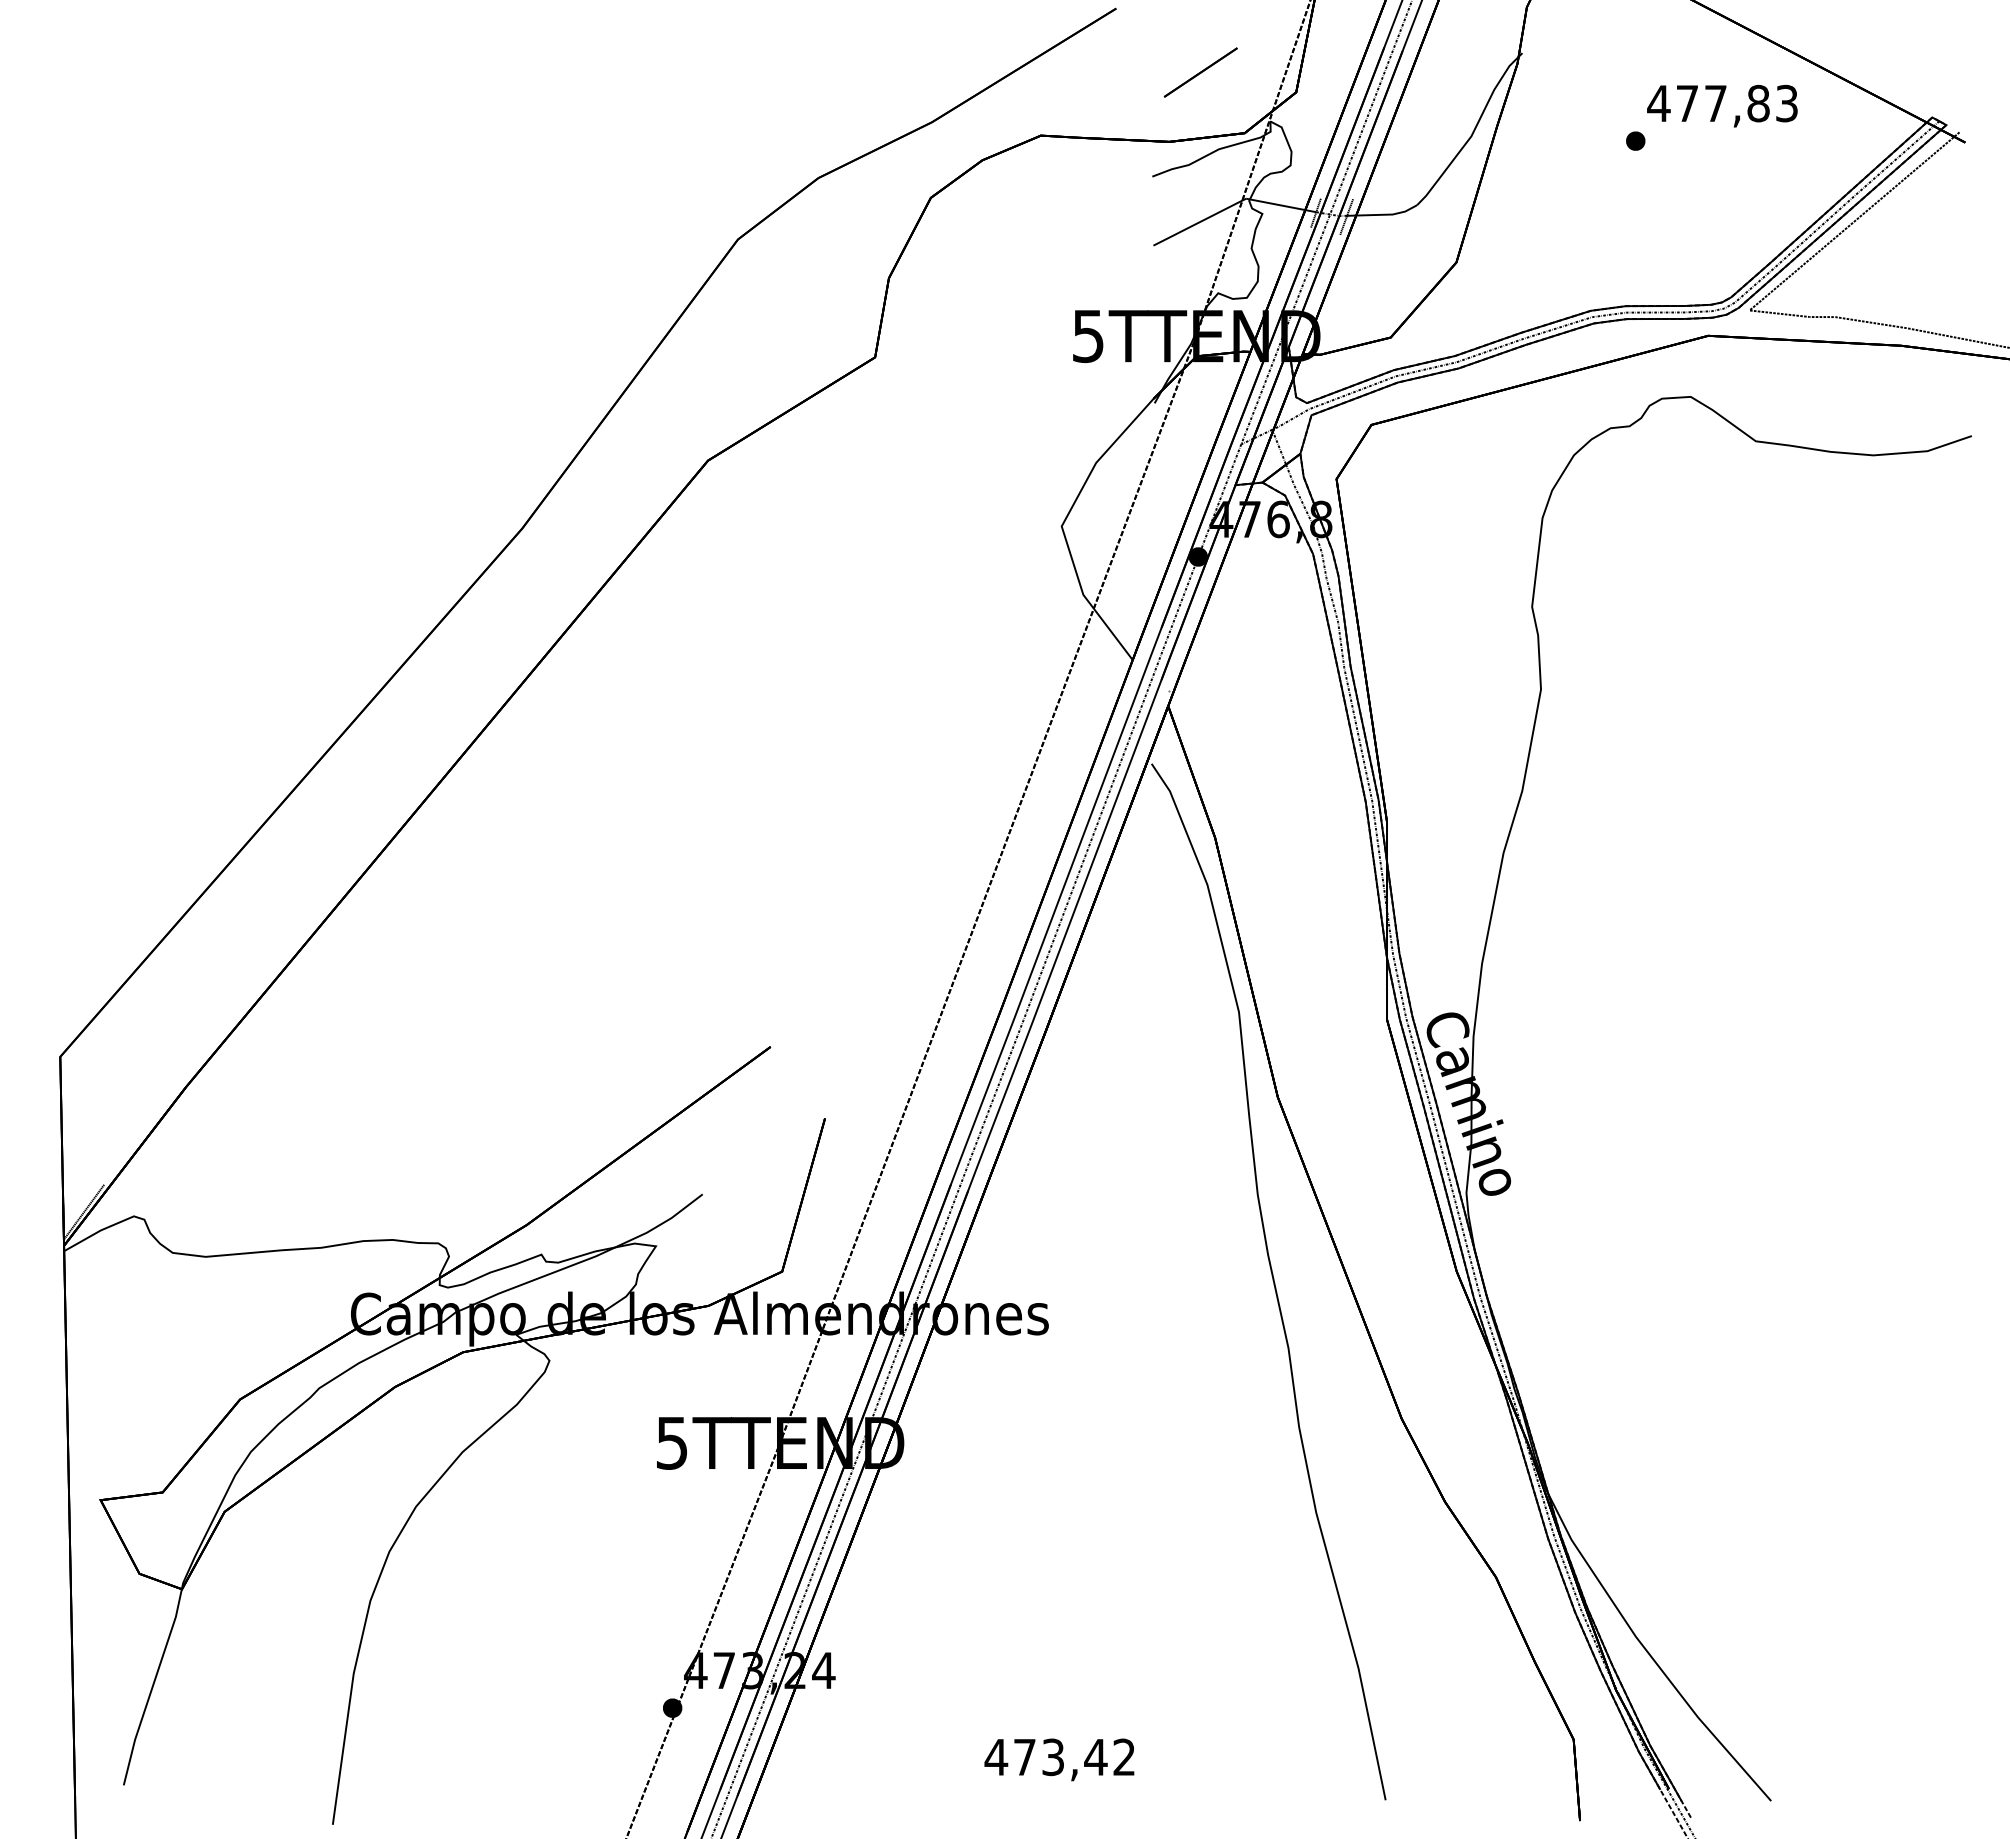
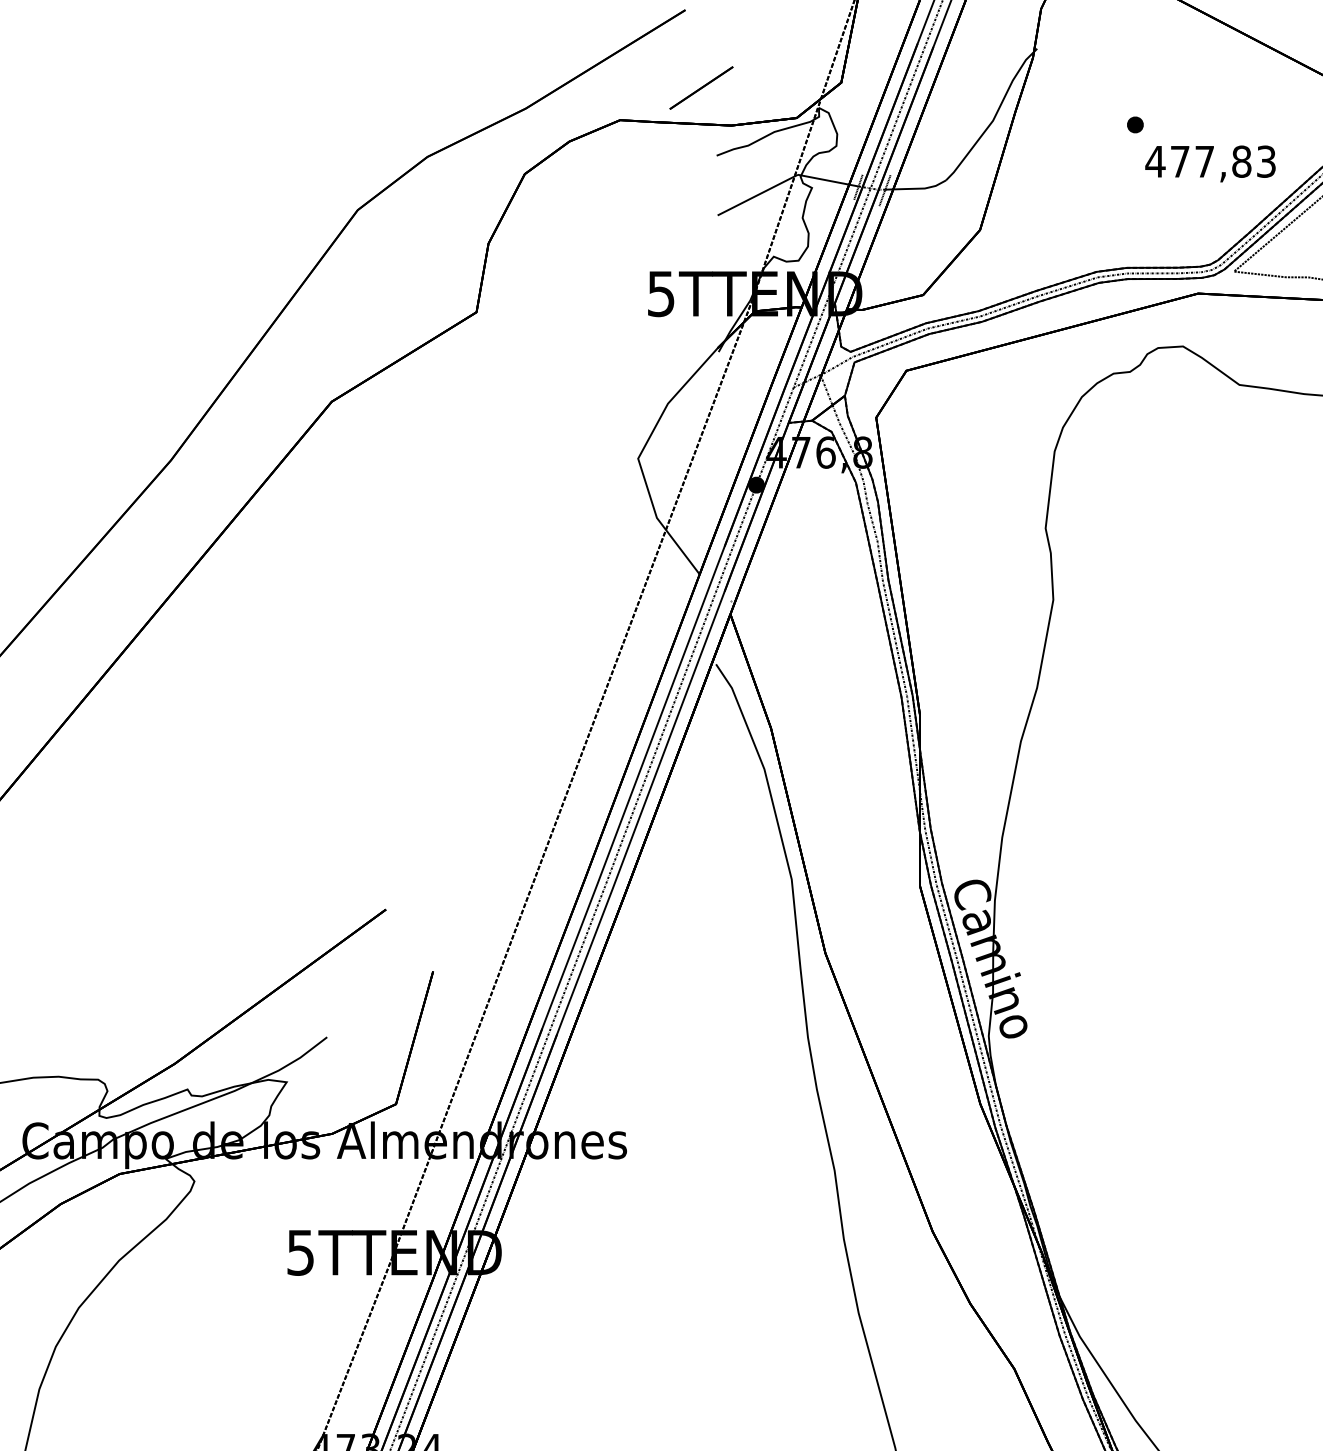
line: (1200, 72) -> (701, 88), moved
text: (1722, 105) -> (1210, 163), moved

